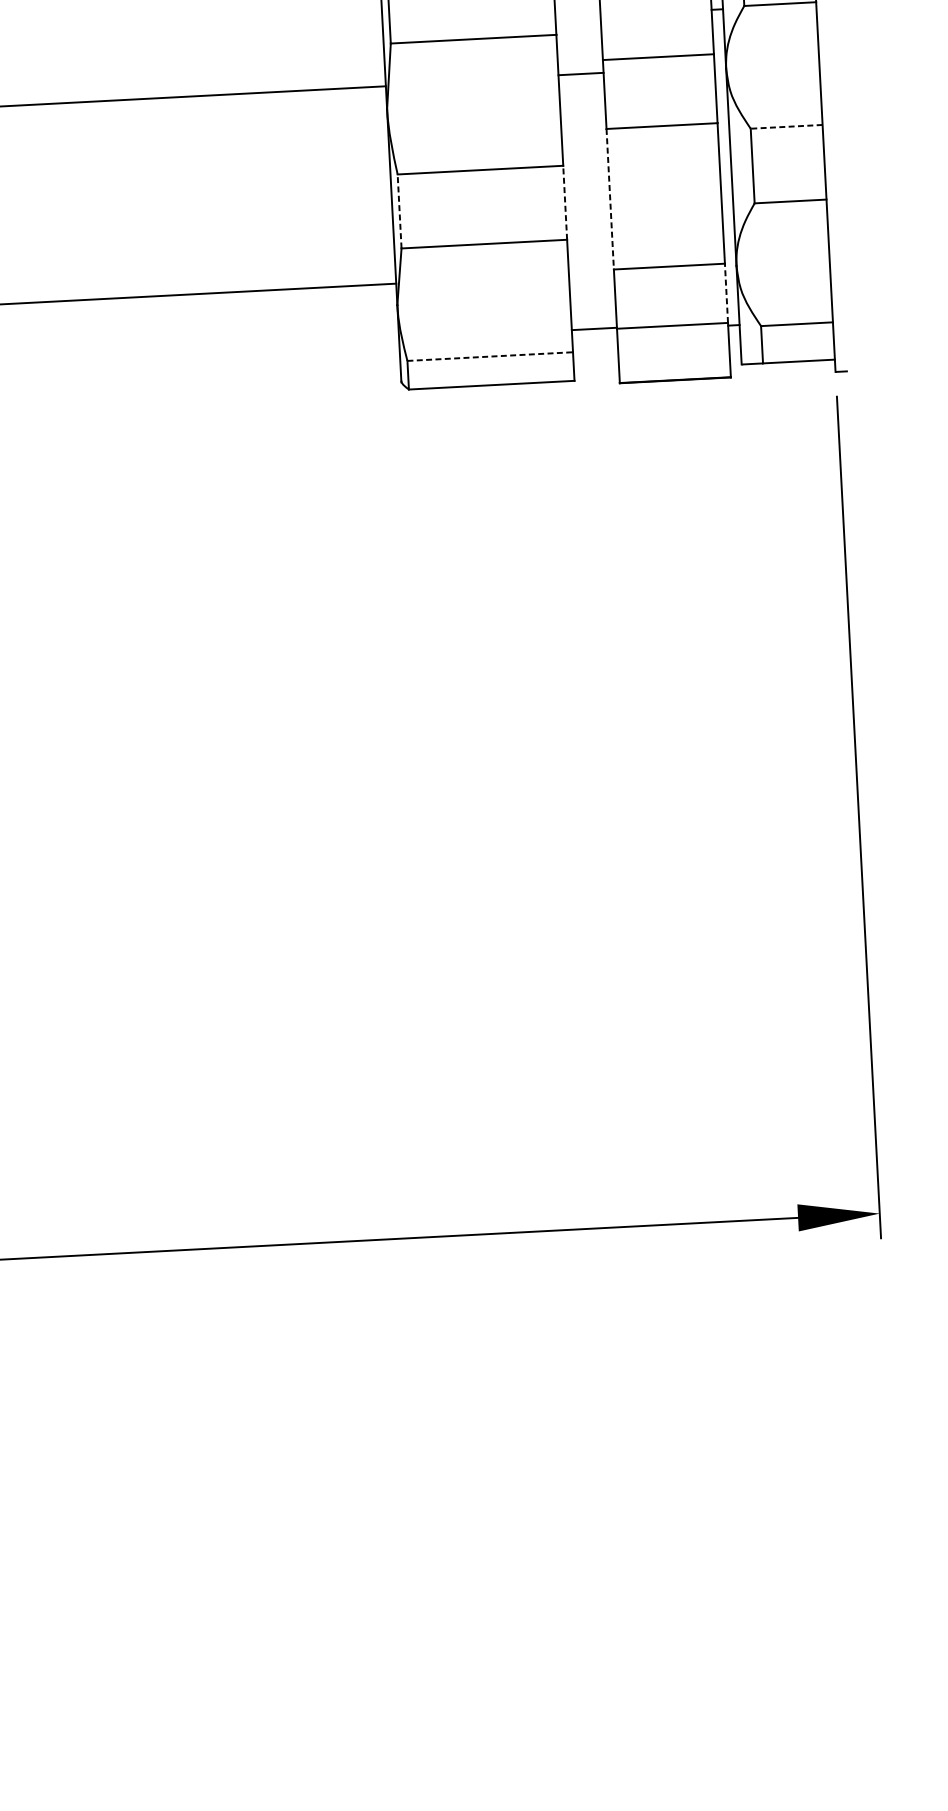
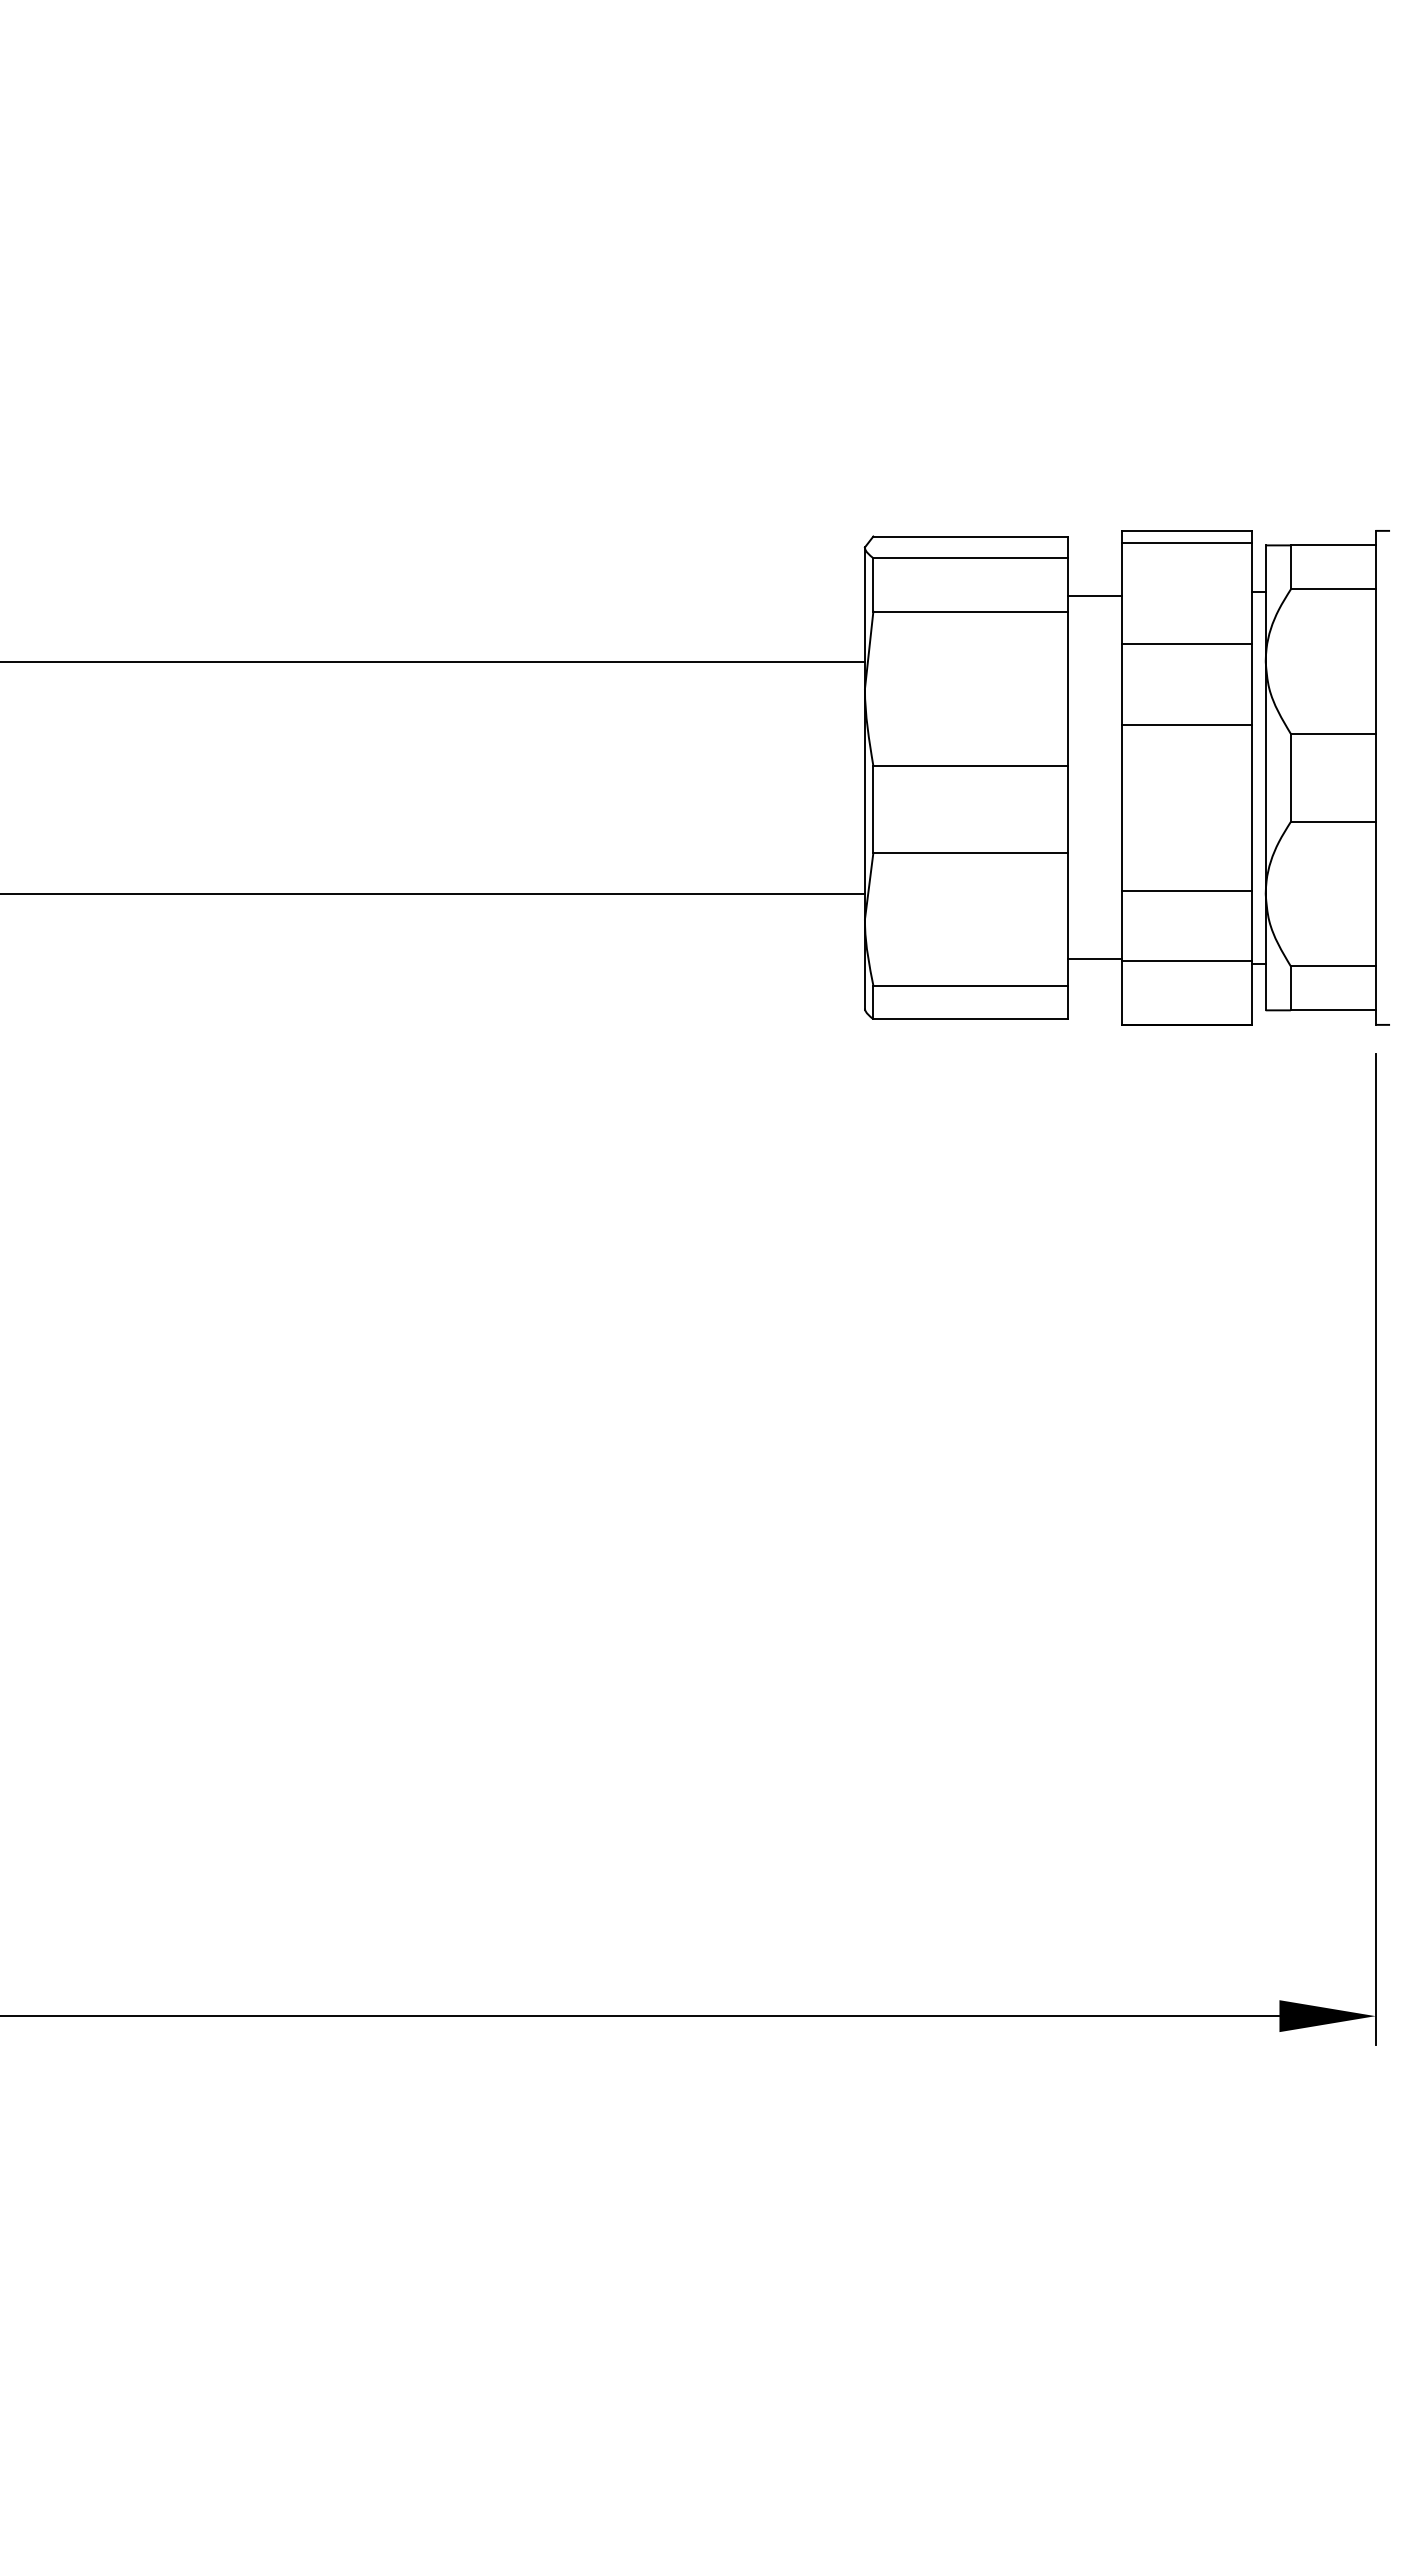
line: (580, 74) -> (1094, 596), moved
line: (786, 126) -> (1332, 733), dashed -> solid
line: (610, 199) -> (1121, 808), dashed -> solid
line: (565, 202) -> (1068, 809), dashed -> solid
line: (399, 211) -> (873, 809), dashed -> solid
line: (726, 293) -> (1252, 925), dashed -> solid
line: (489, 356) -> (970, 985), dashed -> solid

